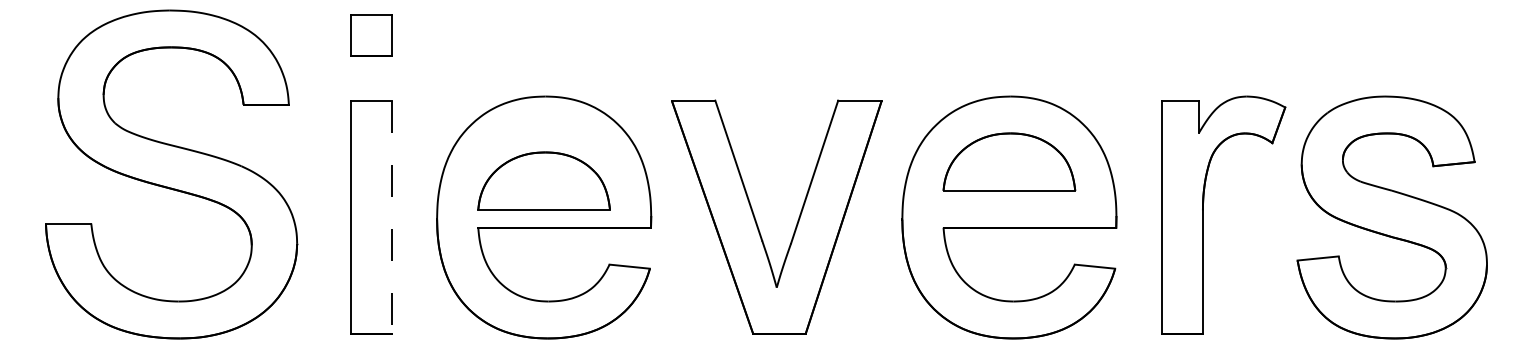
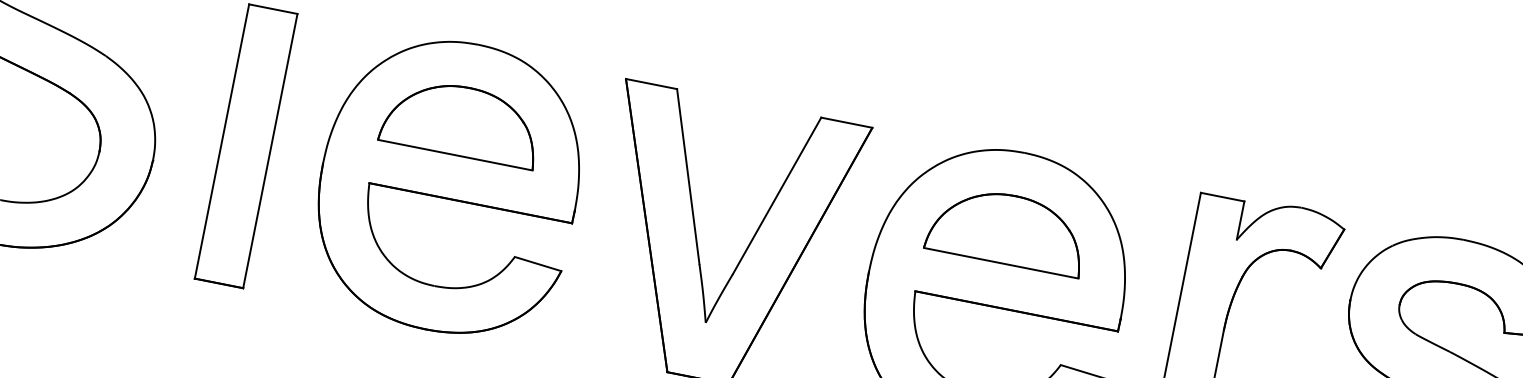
part: (543, 180) -> (461, 120), moved
line: (391, 217) -> (269, 150), dashed -> solid

